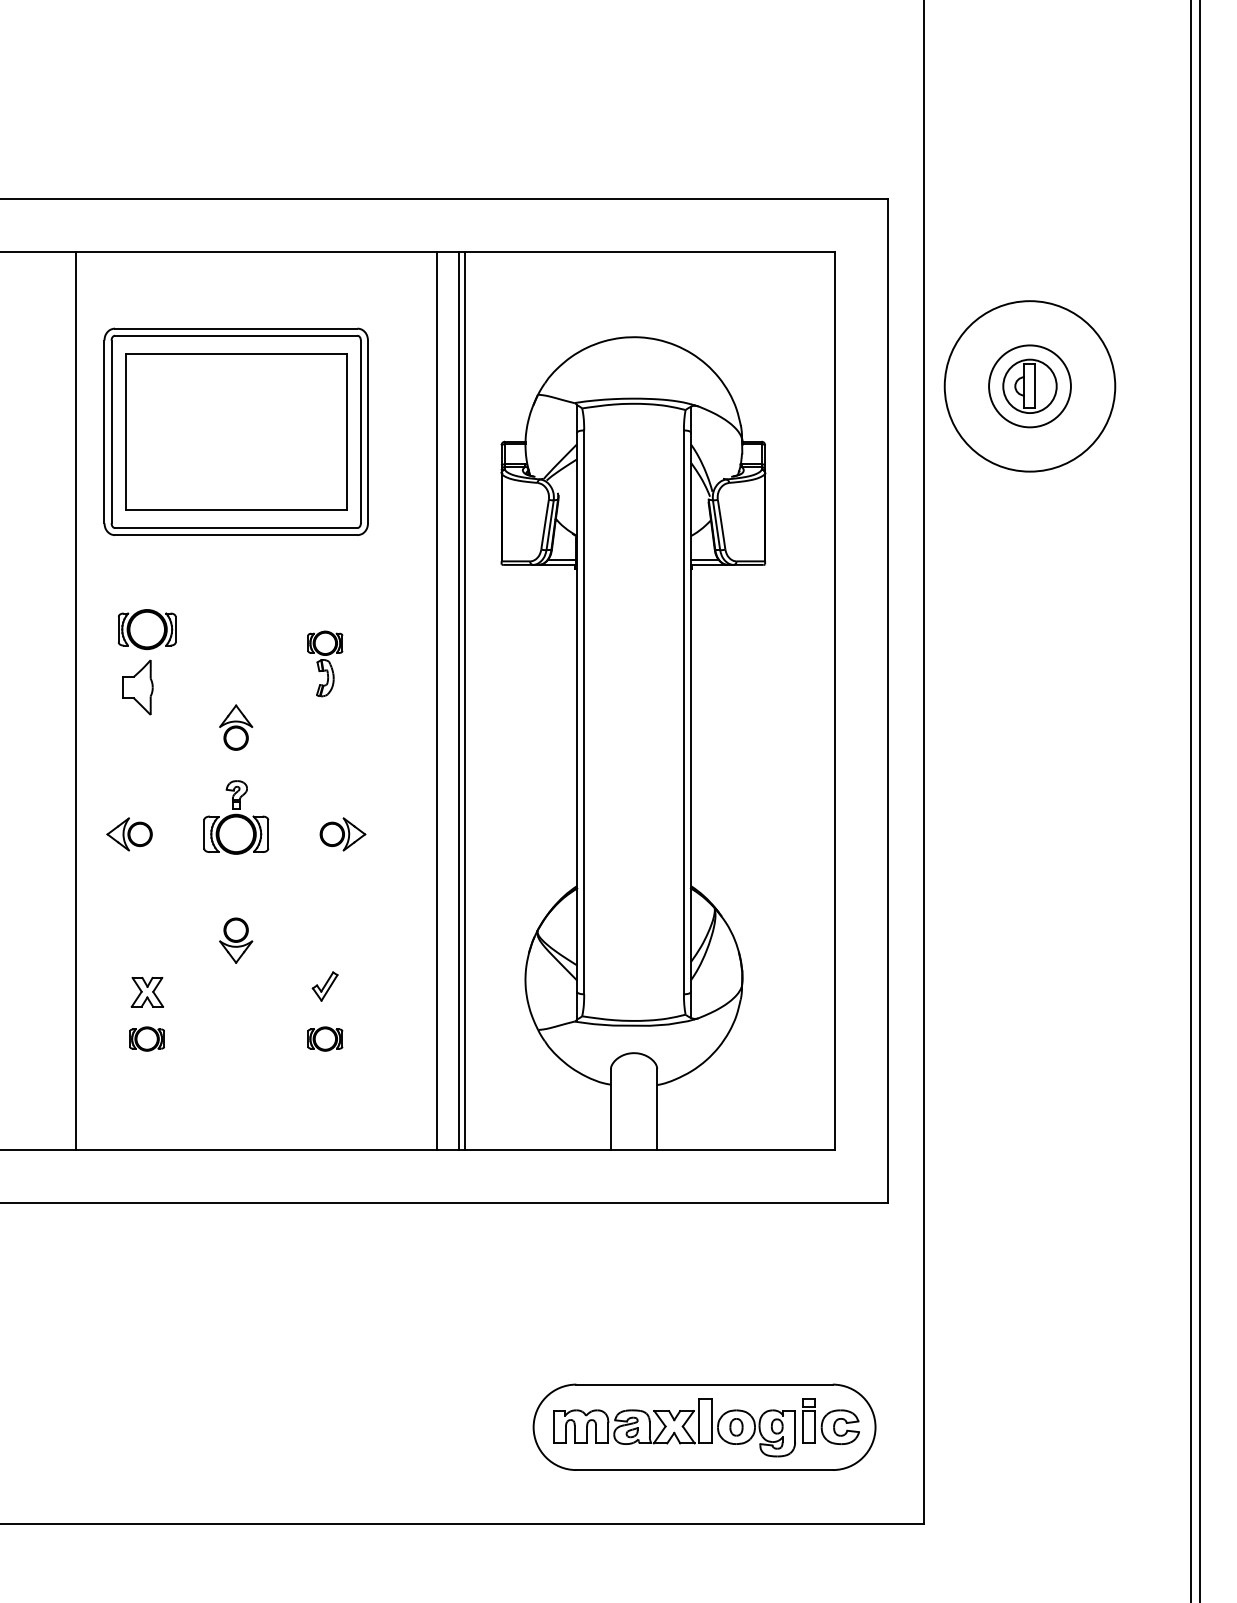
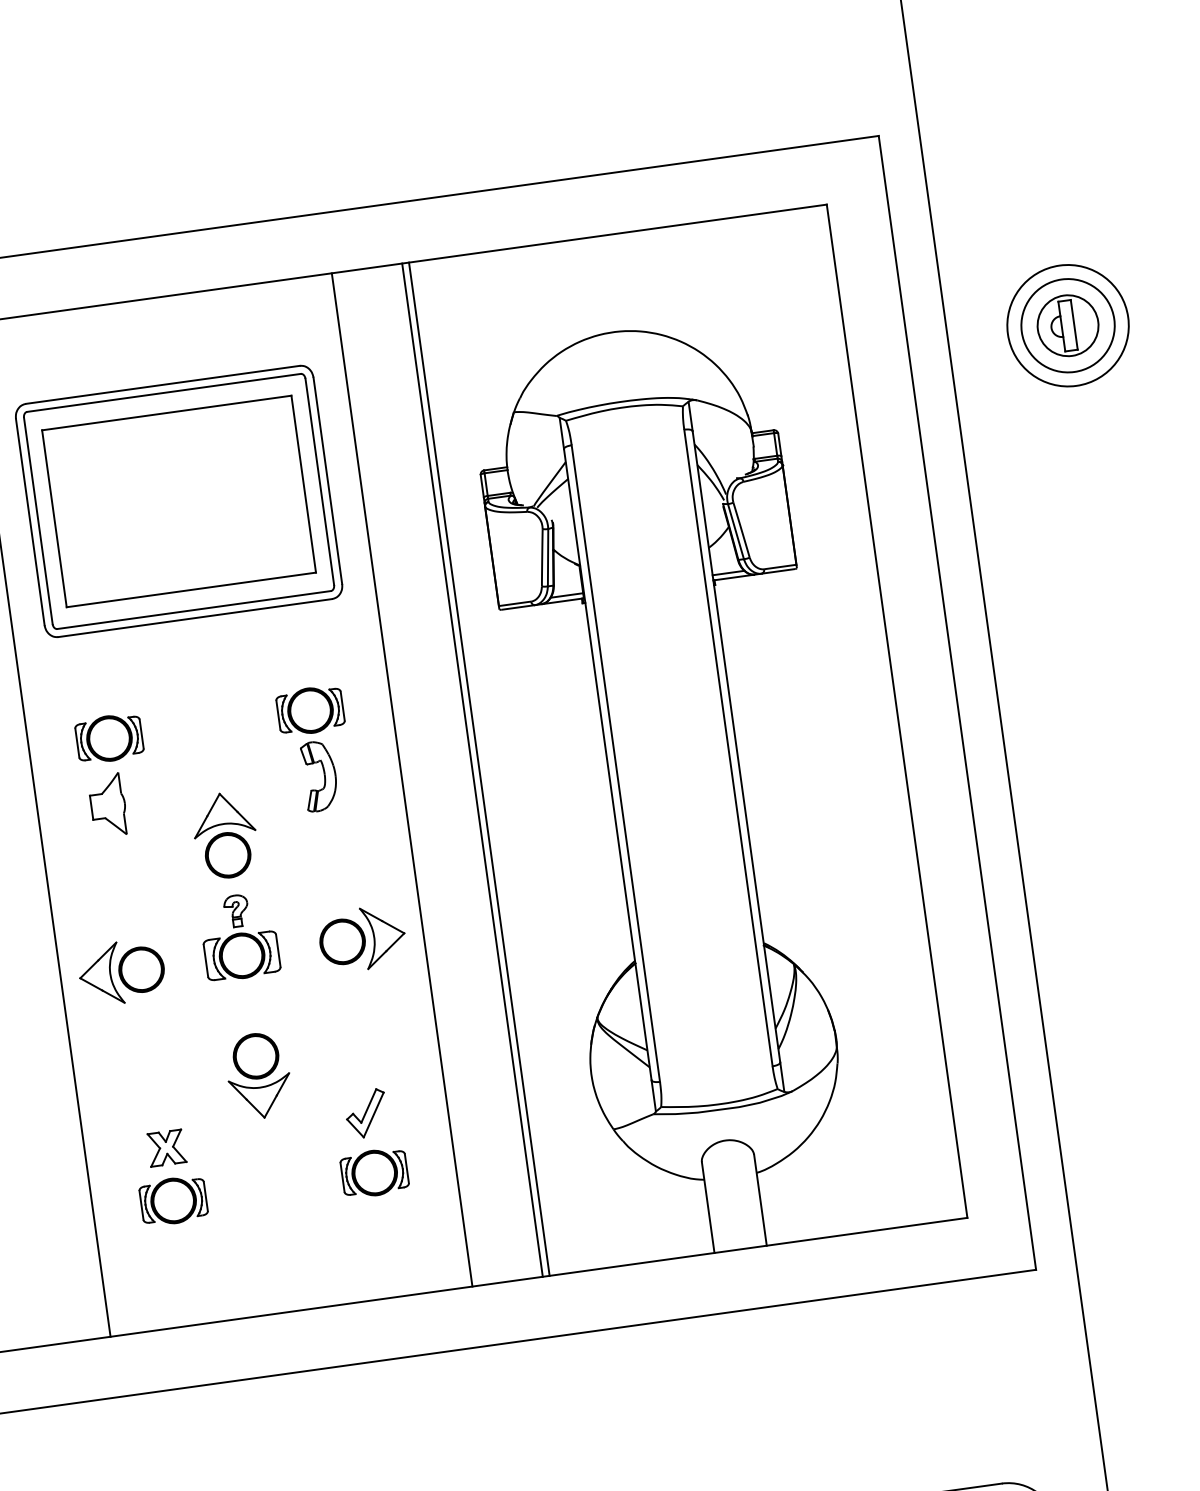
circle: (1029, 386) -> (1067, 325), size x0.62
part: (325, 663) -> (316, 748), size x1.67
line: (436, 700) -> (402, 779), moved
part: (235, 727) -> (224, 835), size x1.67
part: (129, 834) -> (121, 972), size x1.67
part: (342, 834) -> (362, 939), size x1.67
part: (235, 940) -> (257, 1075), size x1.67
part: (324, 986) -> (365, 1113), size x1.43
part: (146, 1038) -> (172, 1200), size x1.67
part: (325, 1038) -> (374, 1172), size x1.67

